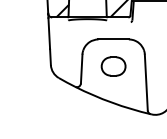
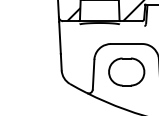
part: (113, 66) -> (126, 71), size x1.43

